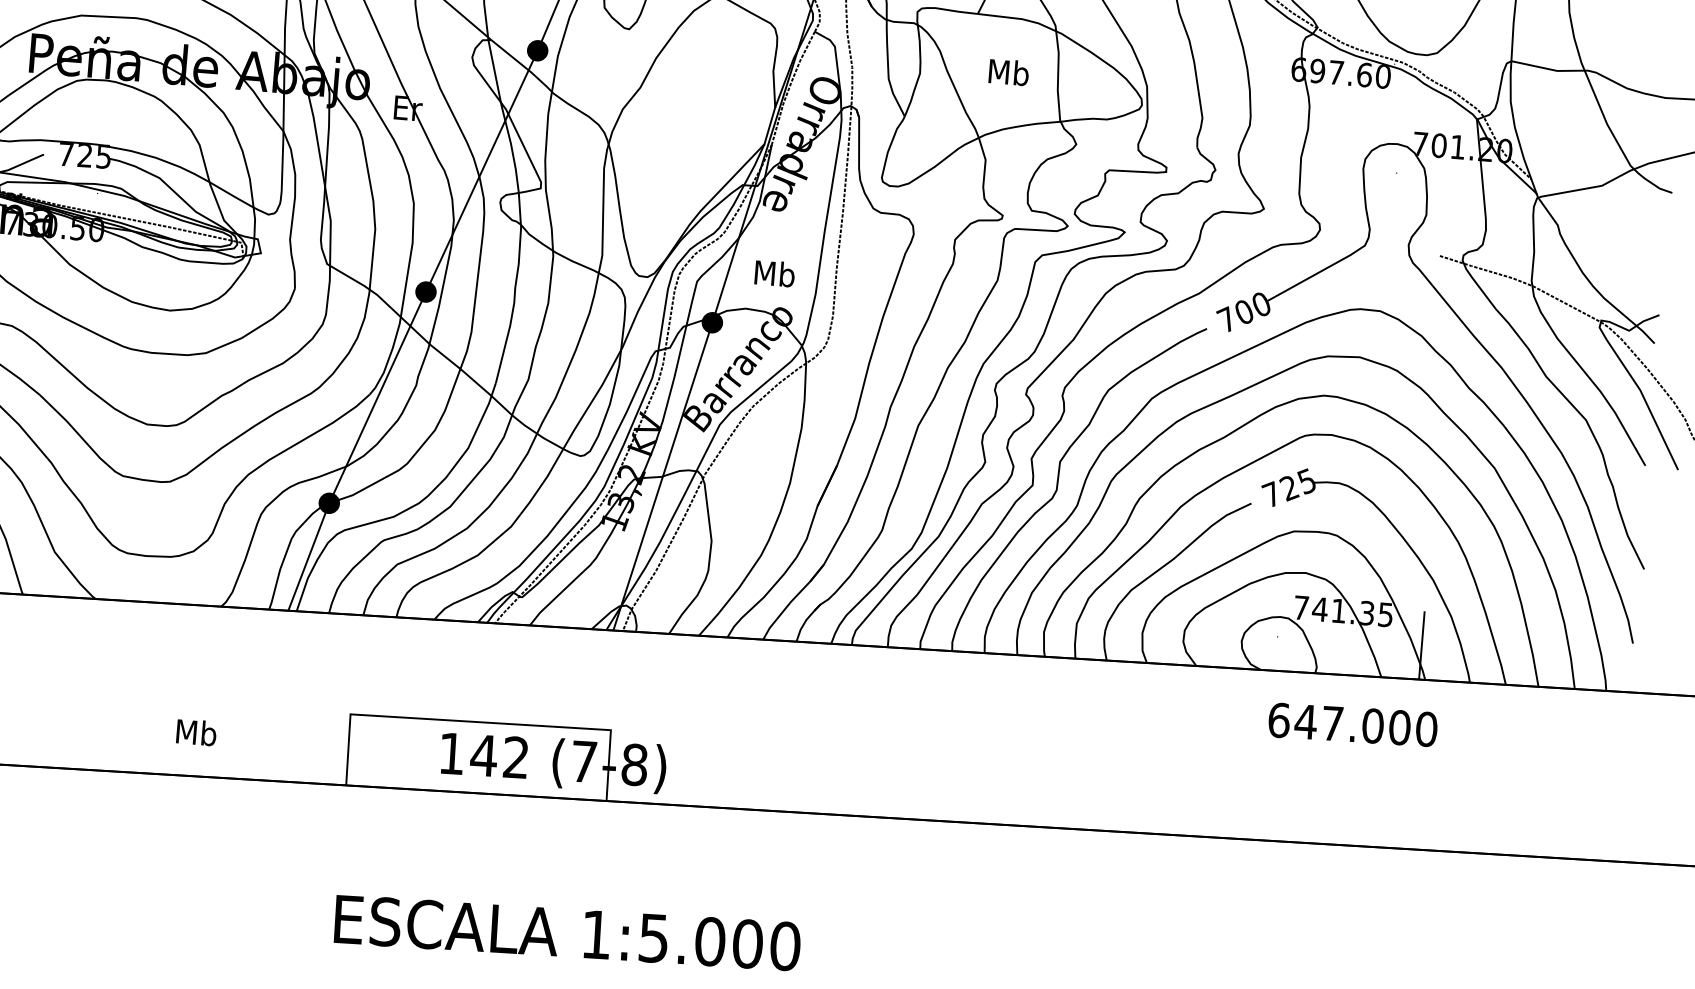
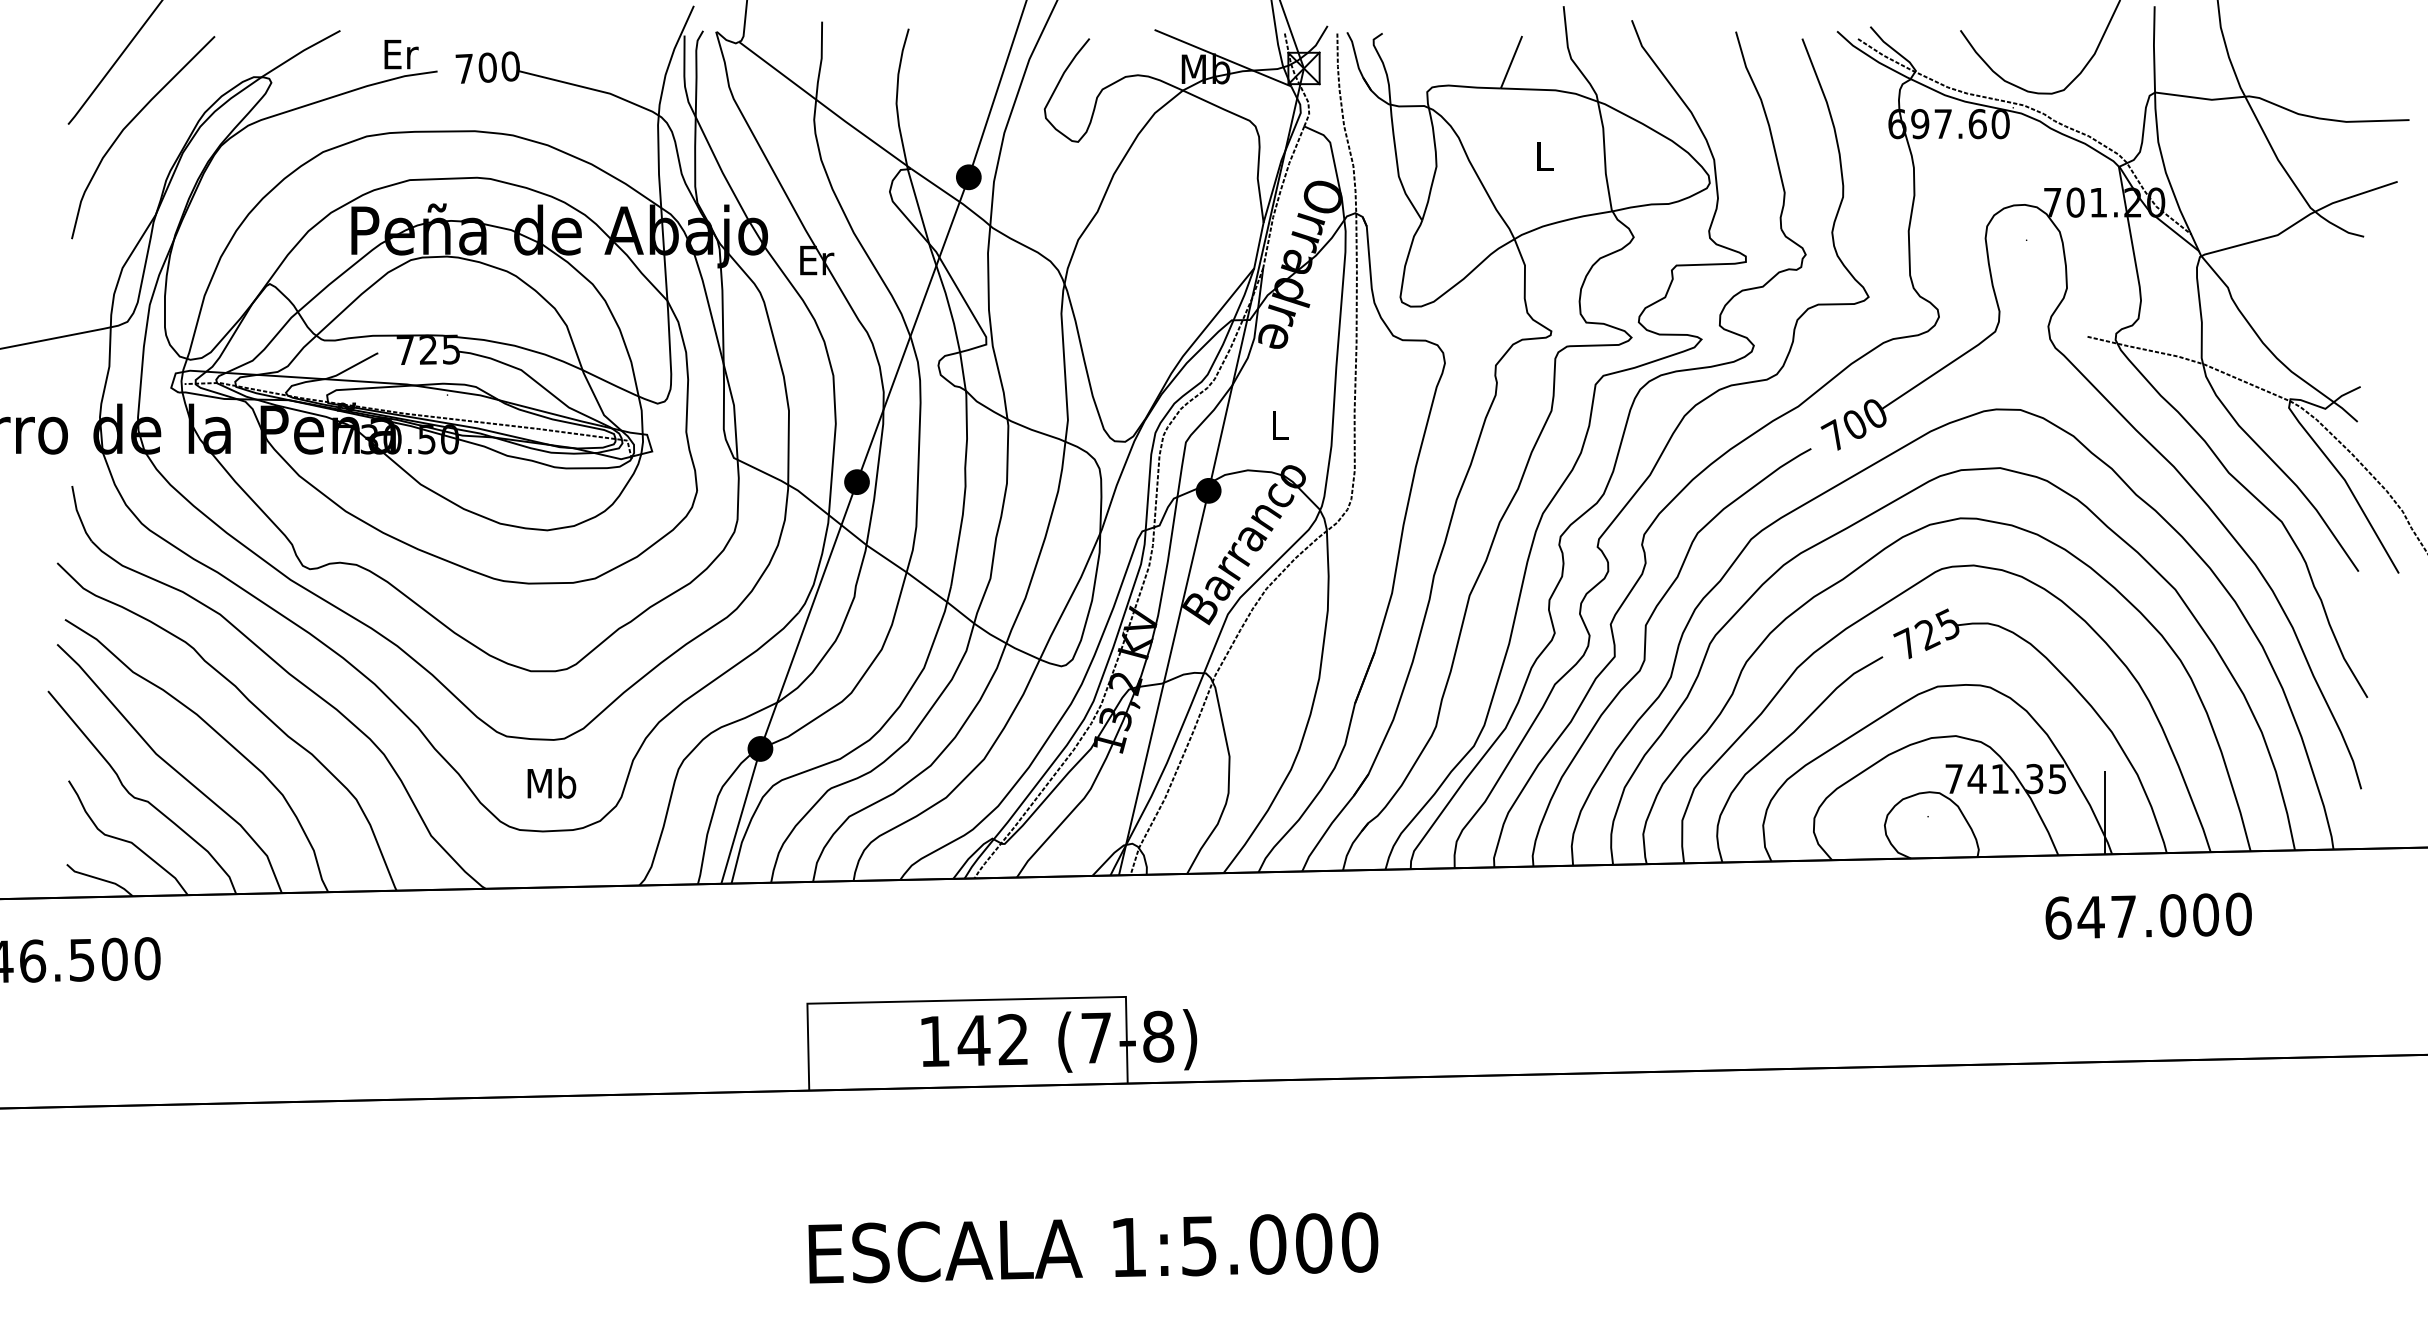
text: (1008, 72) -> (1544, 156), Mb -> L
text: (774, 273) -> (1279, 424), Mb -> L
text: (1352, 724) -> (2148, 915), moved
text: (196, 731) -> (551, 782), moved

